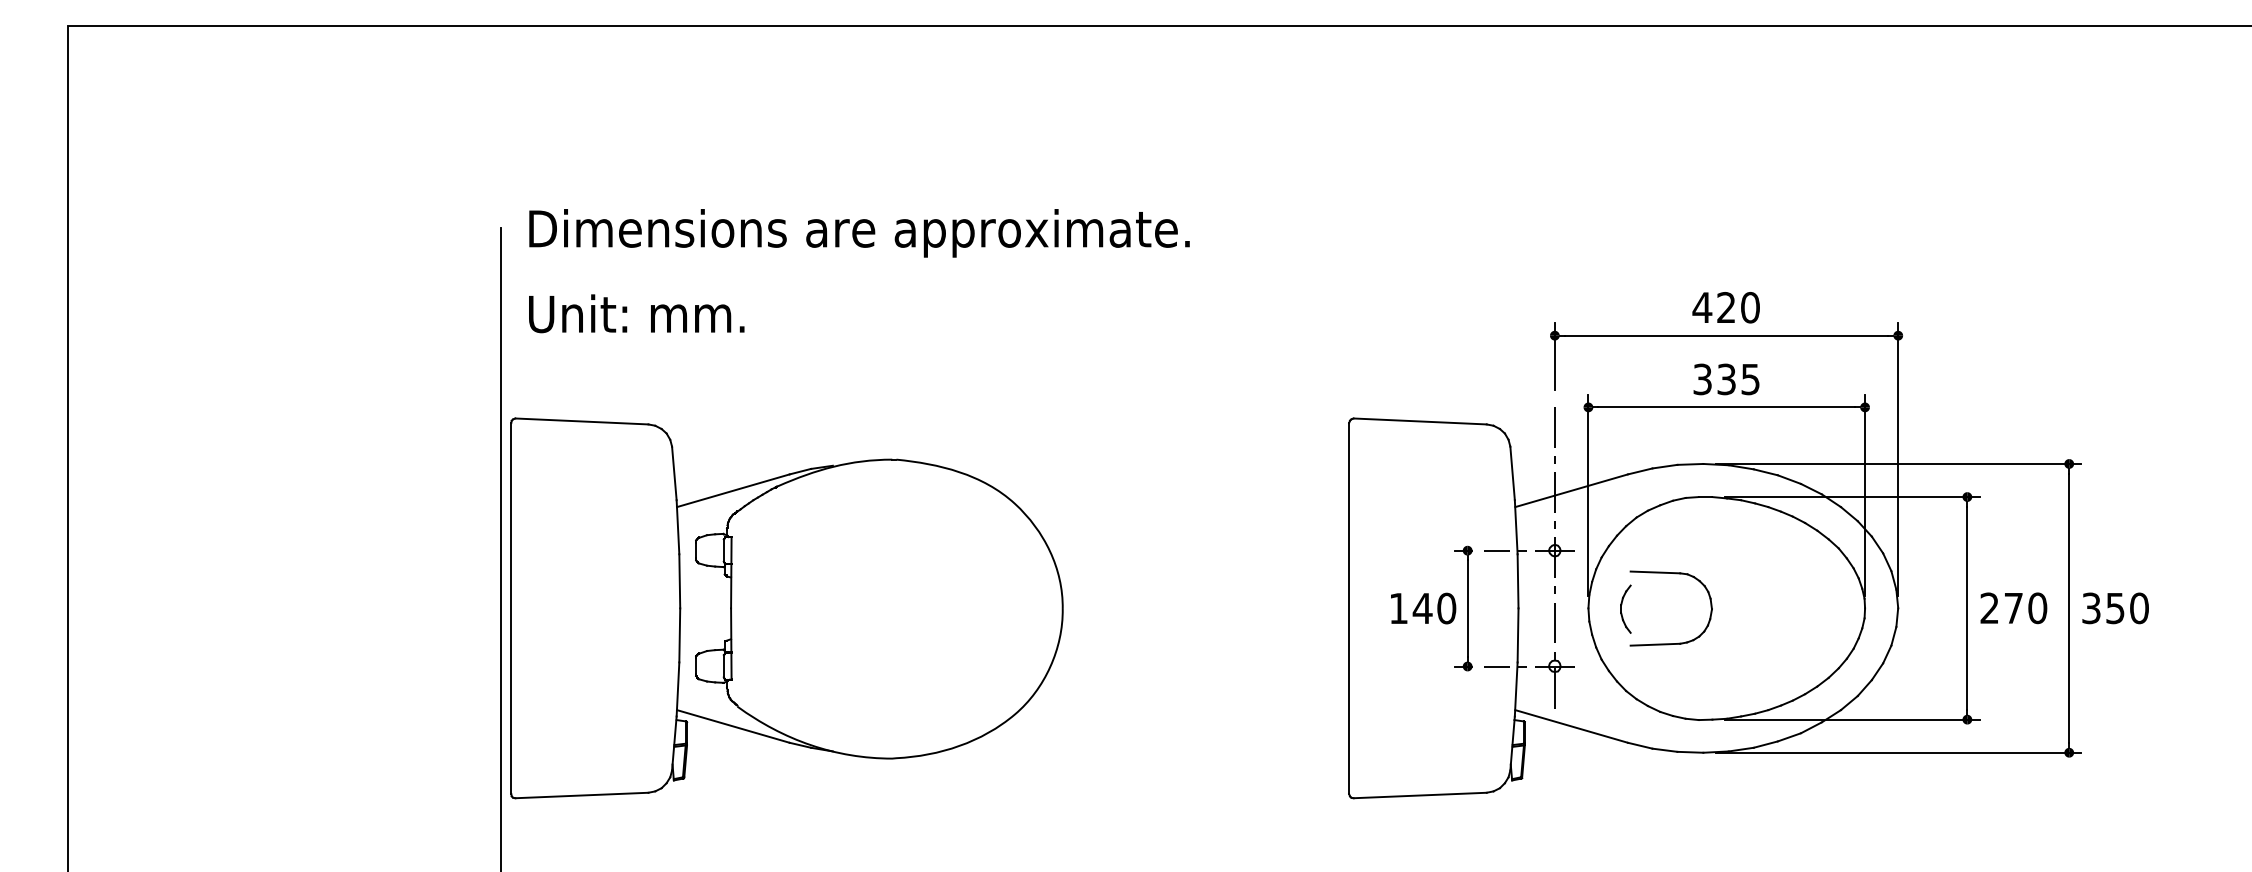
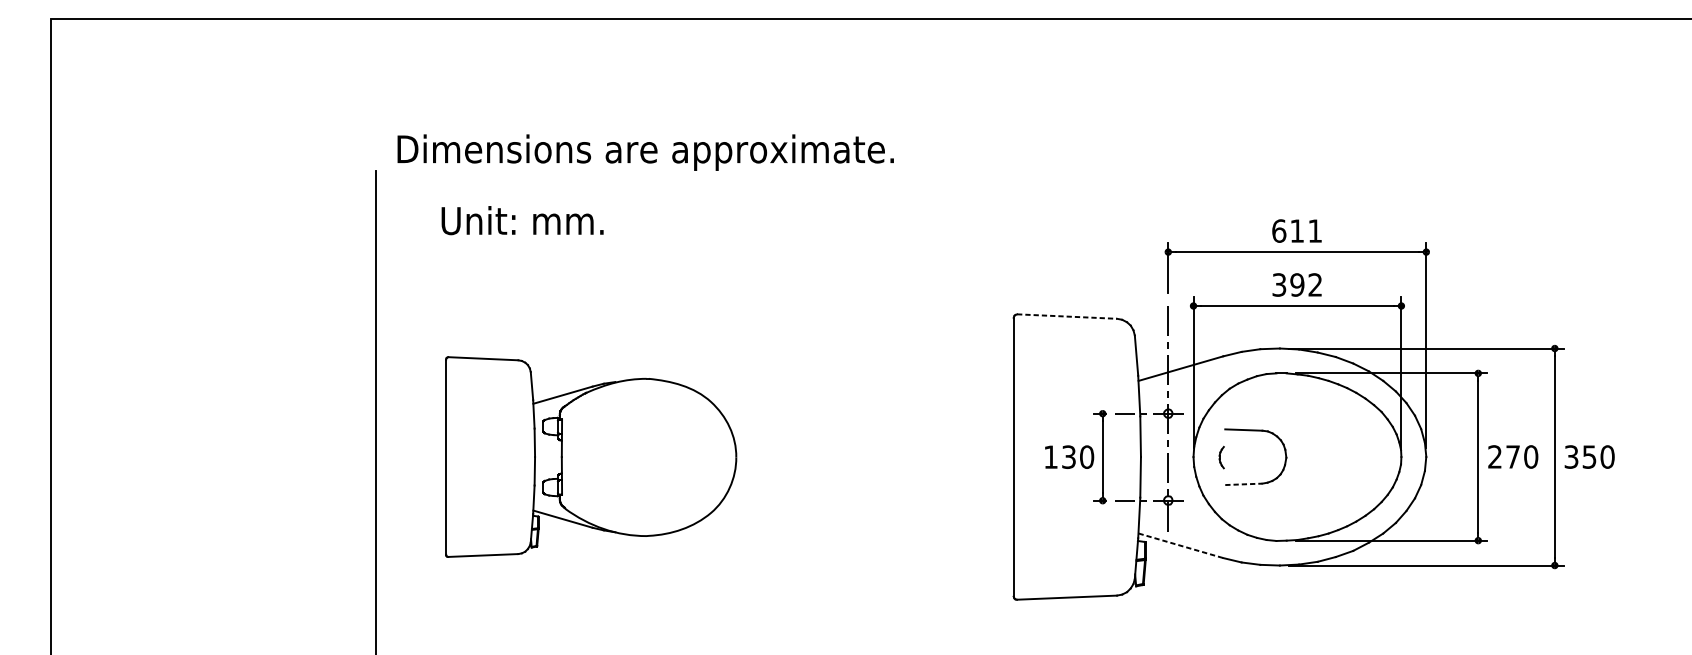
text: (859, 233) -> (645, 152), moved
text: (1725, 307) -> (1296, 230), 420 -> 611
text: (636, 313) -> (522, 220), moved
text: (1738, 379) -> (1306, 285), 335 -> 392
line: (1420, 421) -> (1067, 316), solid -> dashed
part: (786, 608) -> (590, 457), size x0.7
text: (1422, 608) -> (1068, 457), 140 -> 130
part: (1625, 608) -> (1221, 457), size x0.6
line: (1655, 644) -> (1243, 484), solid -> dashed
line: (1571, 726) -> (1180, 545), solid -> dashed

